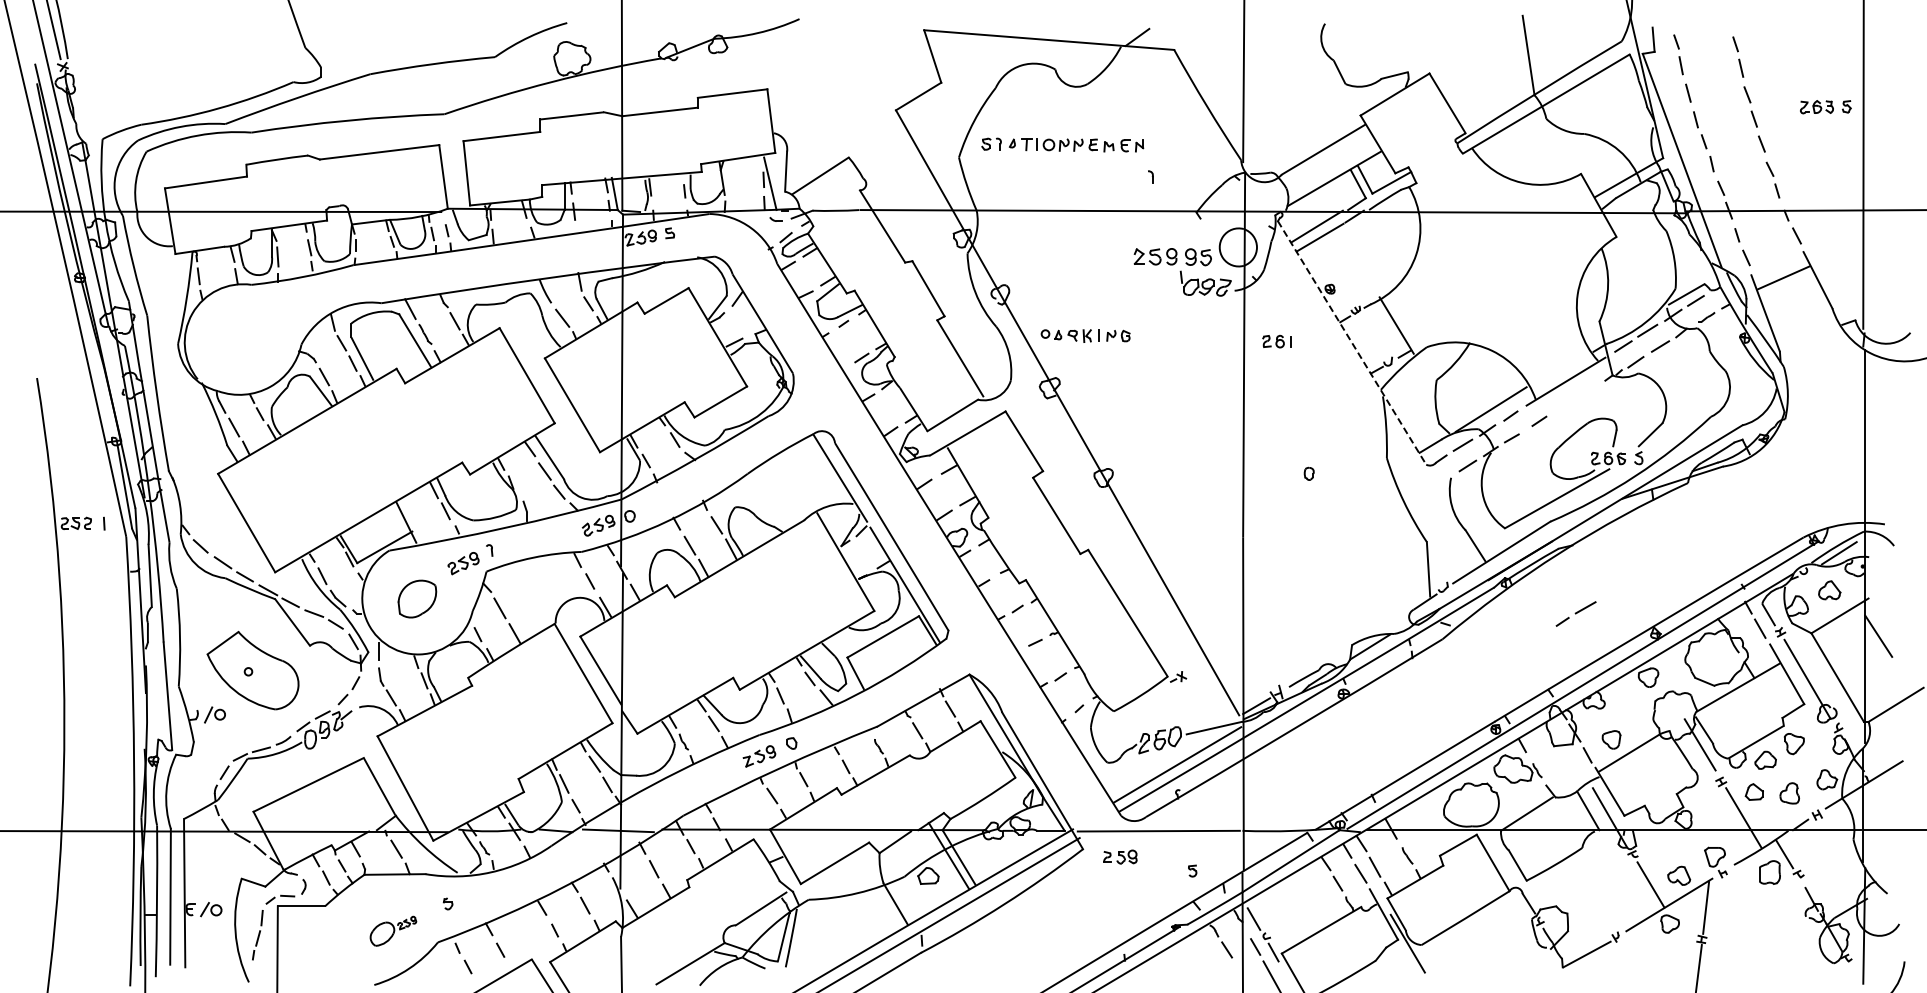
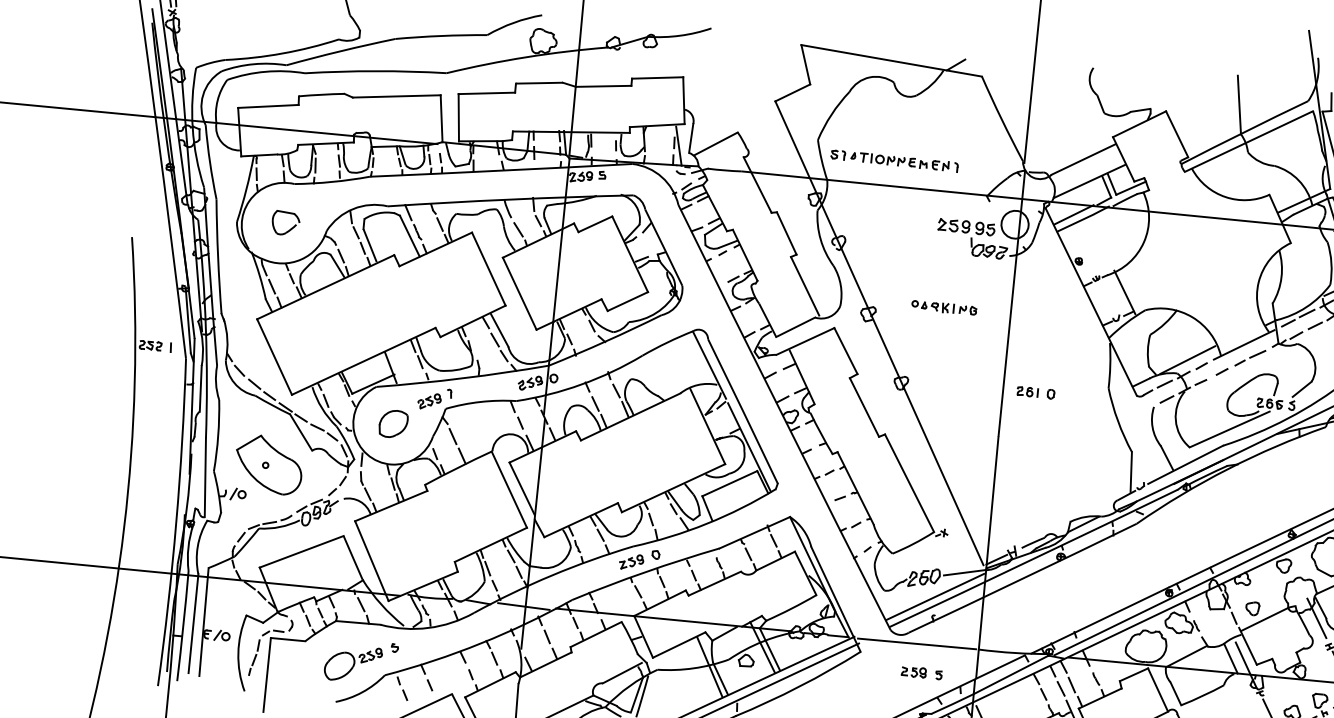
part: (1062, 144) -> (889, 160), moved
part: (1085, 335) -> (944, 307), moved
part: (1276, 341) -> (1027, 391), moved
line: (1352, 342) -> (1091, 301), dashed -> solid
part: (251, 346) -> (290, 228), added
part: (1575, 613) -> (1249, 357), moved
part: (1120, 856) -> (914, 671), moved
line: (879, 889) -> (709, 667), added
part: (393, 931) -> (353, 664), size x1.67

